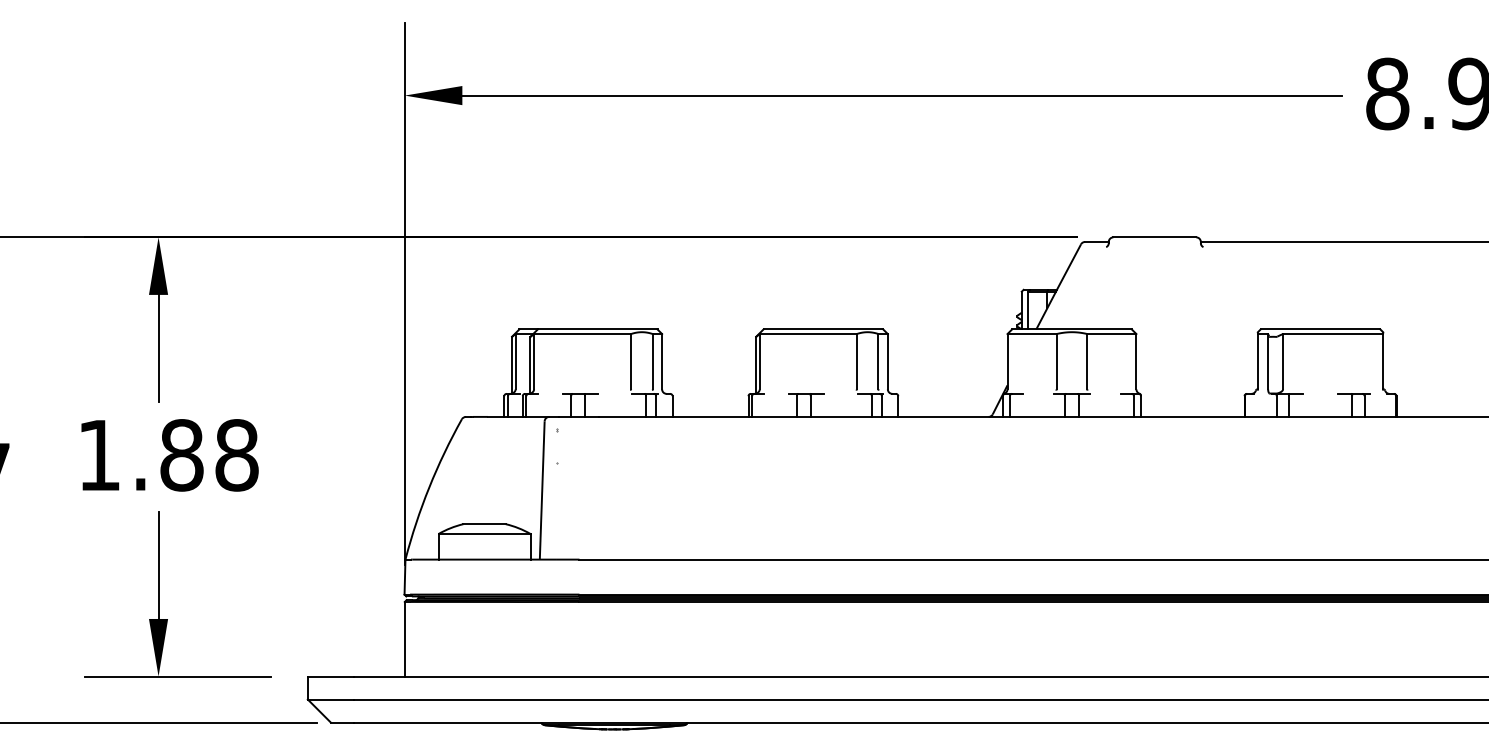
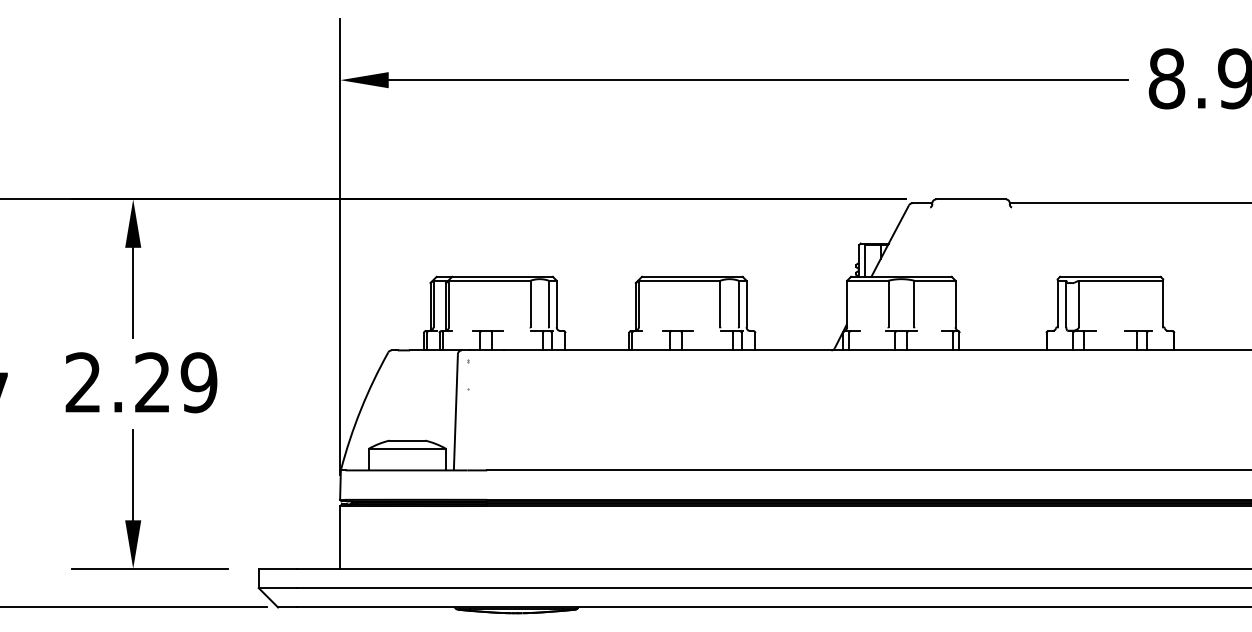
text: (168, 455) -> (141, 382), 1.88 -> 2.29

